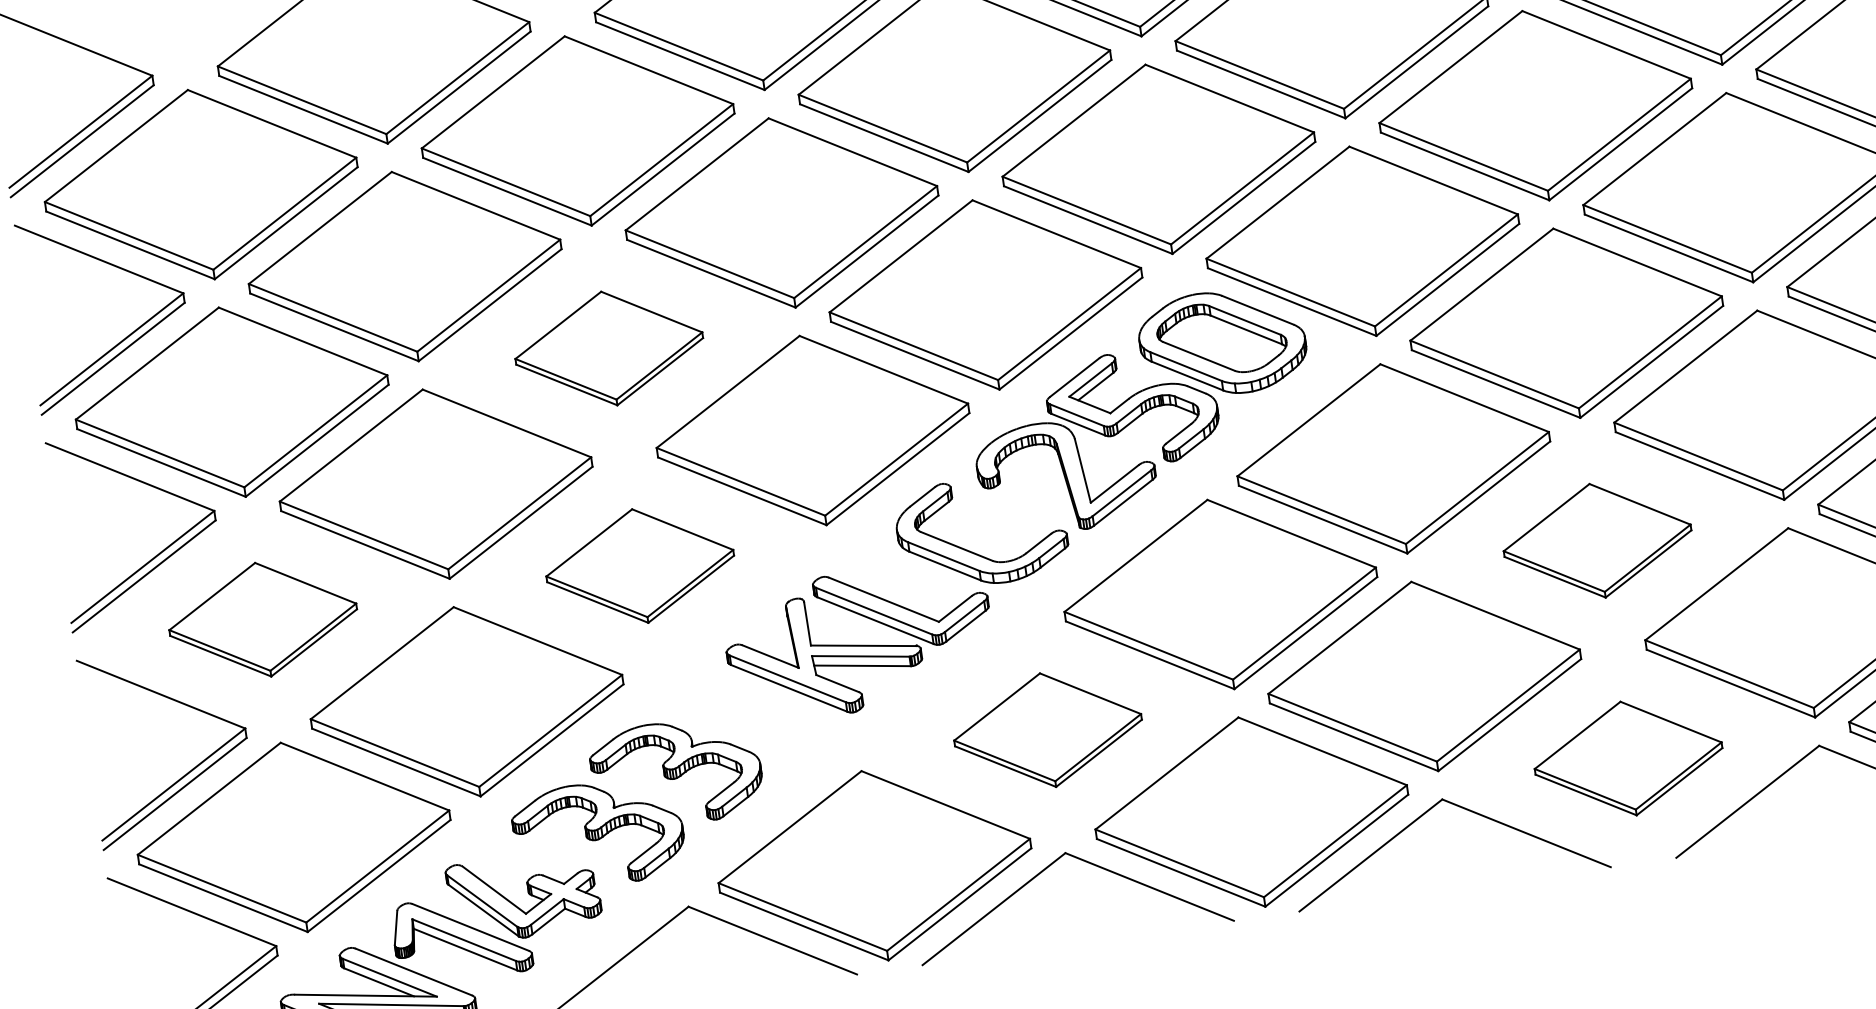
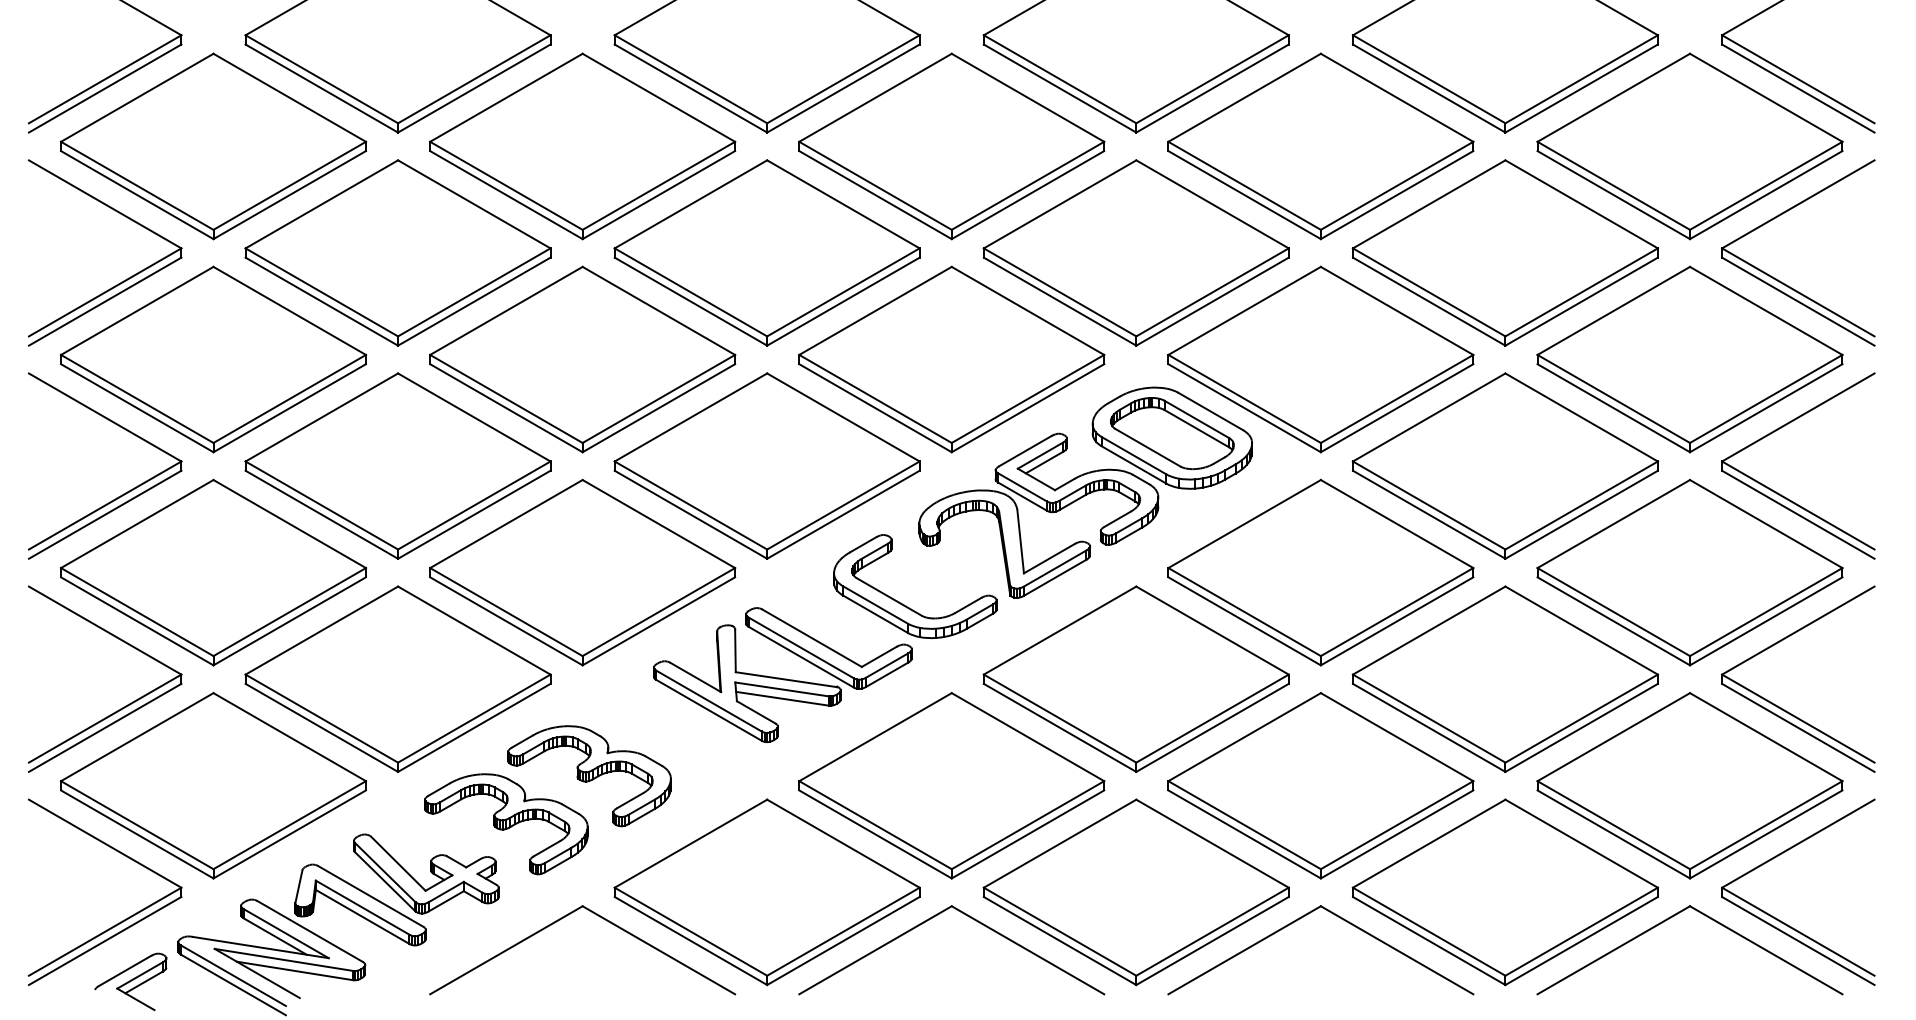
part: (609, 348) -> (582, 359), size x1.67
part: (1596, 540) -> (1504, 678), size x1.67
part: (639, 566) -> (582, 572), size x1.67
part: (263, 619) -> (213, 572), size x1.67
part: (1047, 729) -> (951, 785), size x1.67
part: (1627, 758) -> (1504, 892), size x1.67

